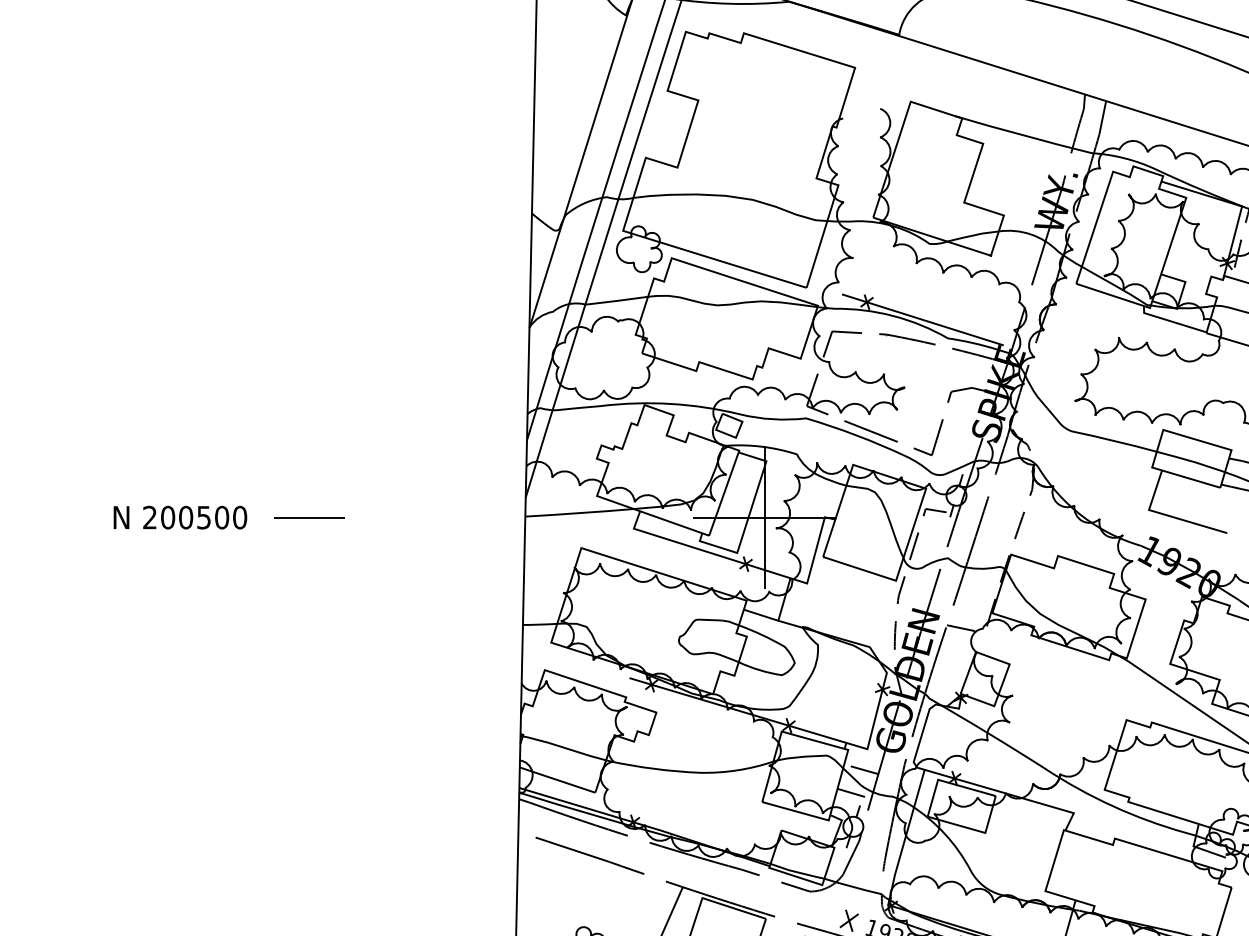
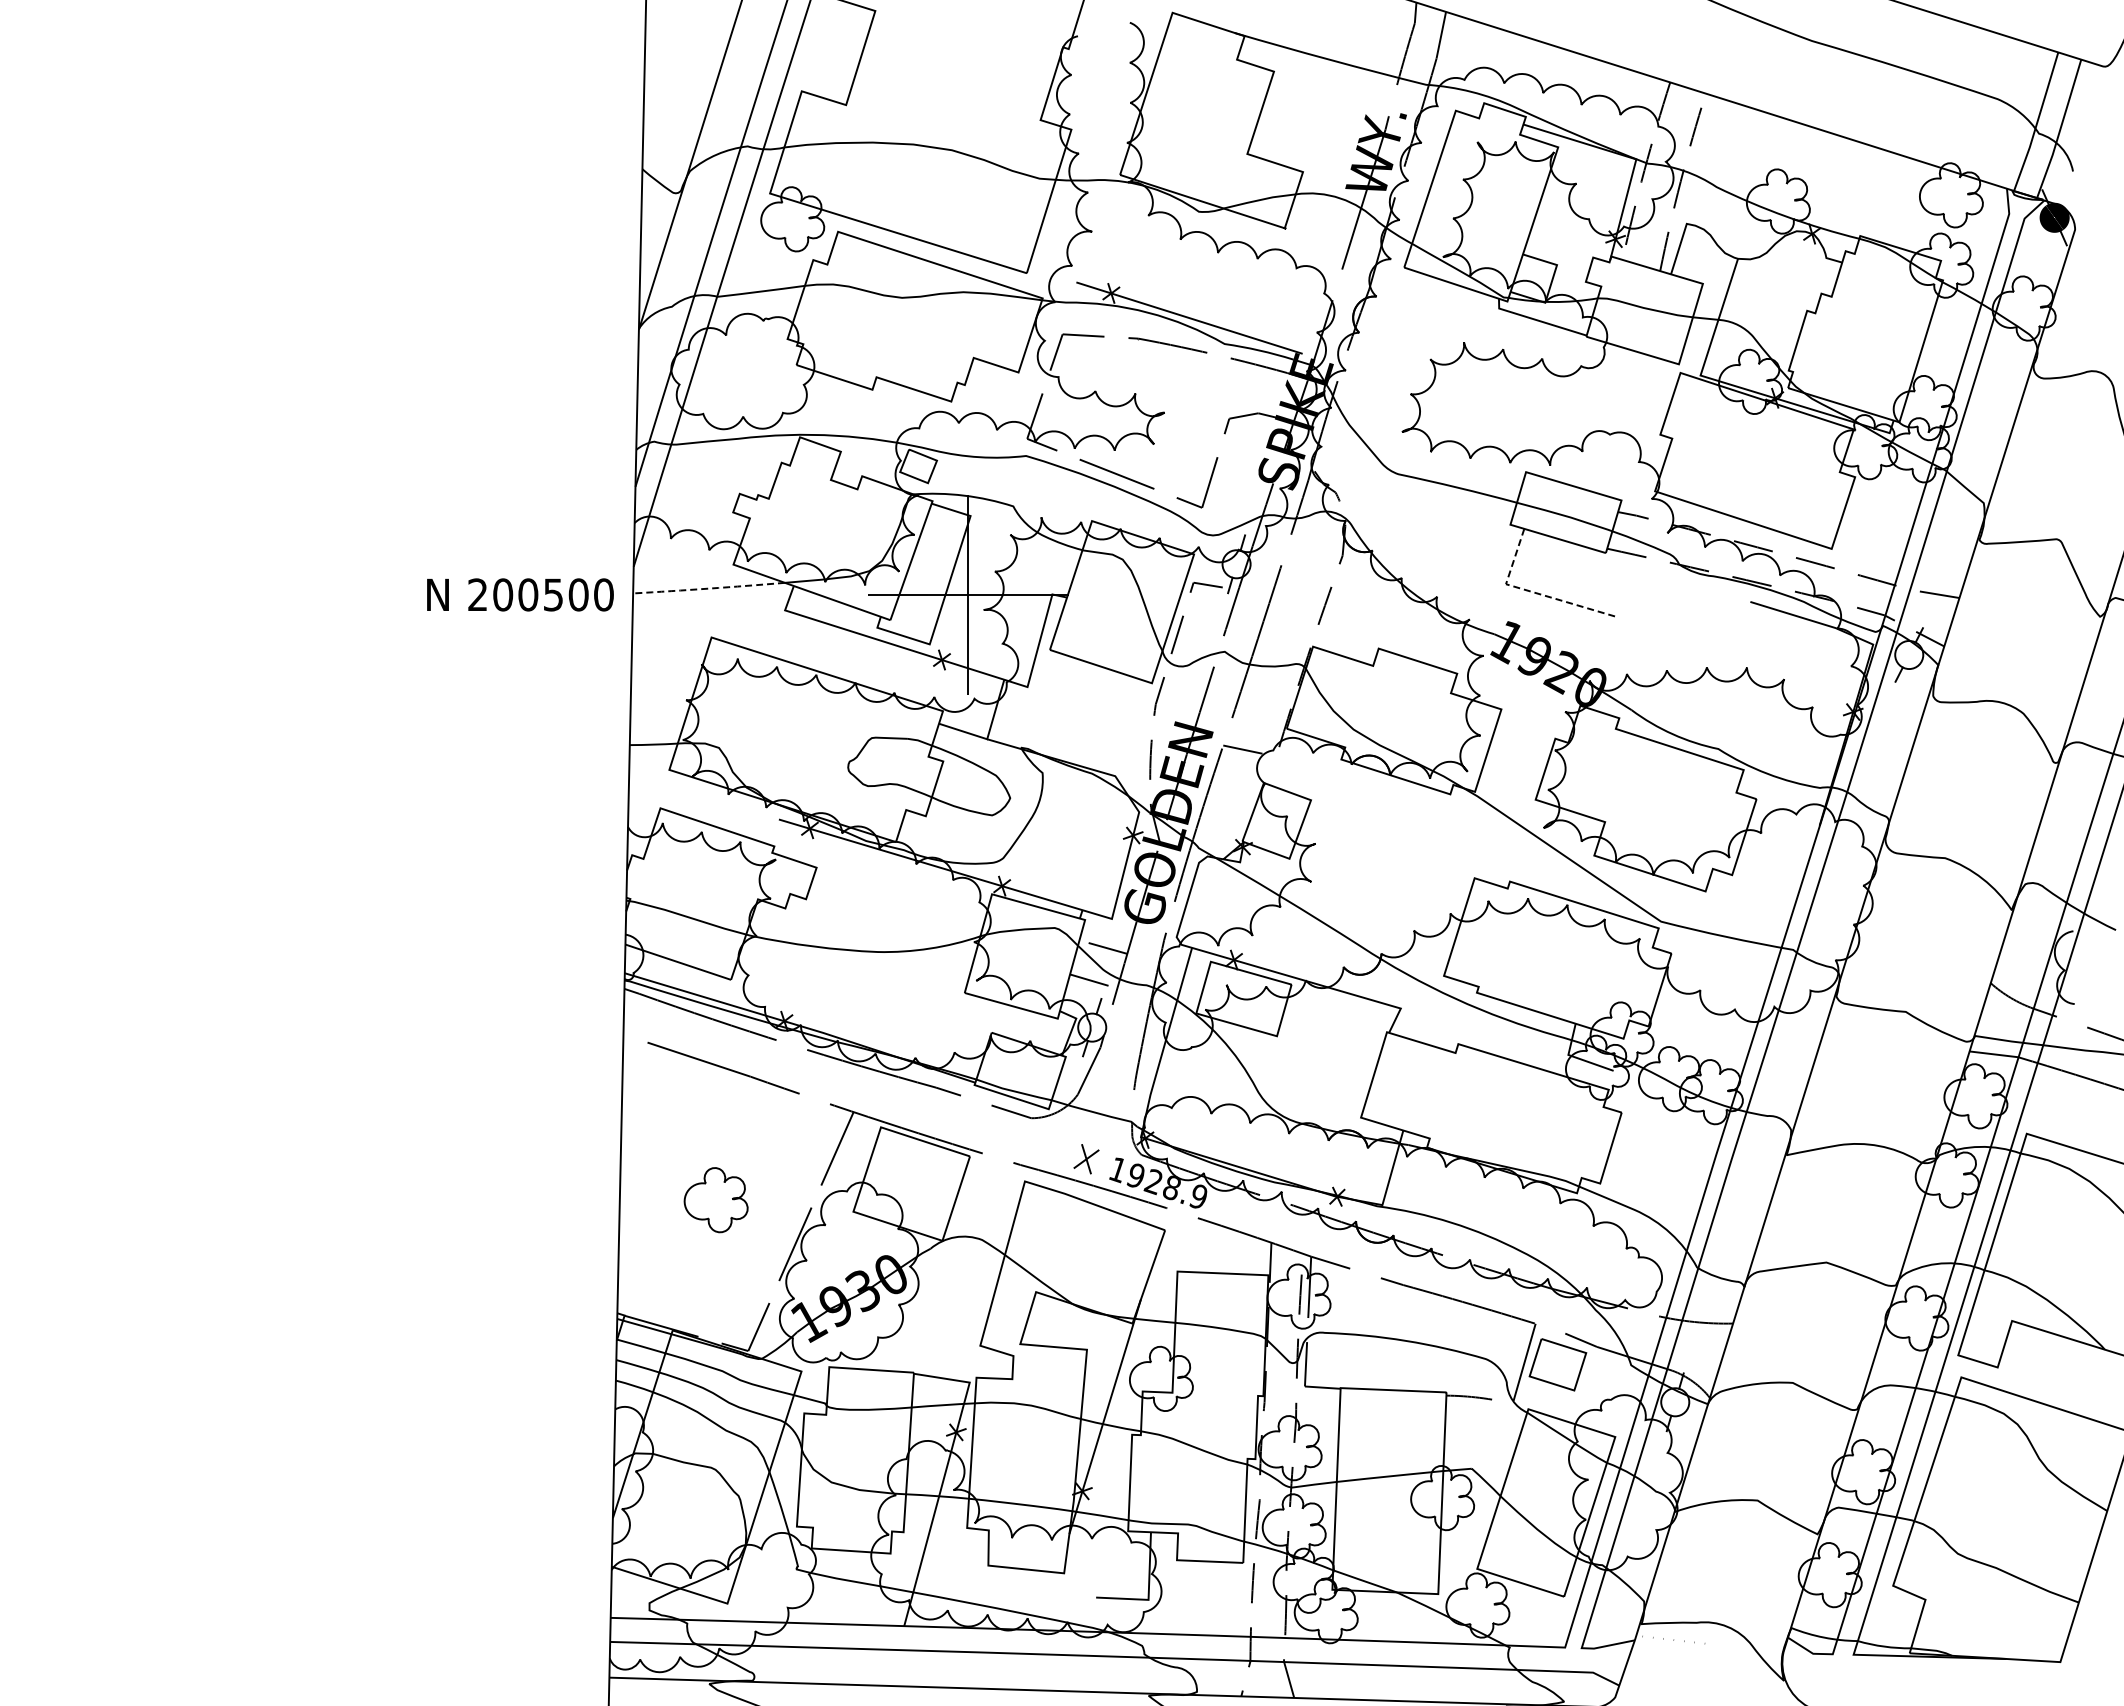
line: (579, 513) -> (709, 588), solid -> dashed
line: (1167, 515) -> (1532, 592), solid -> dashed
text: (180, 517) -> (520, 594), moved
line: (309, 517) -> (330, 594), removed

